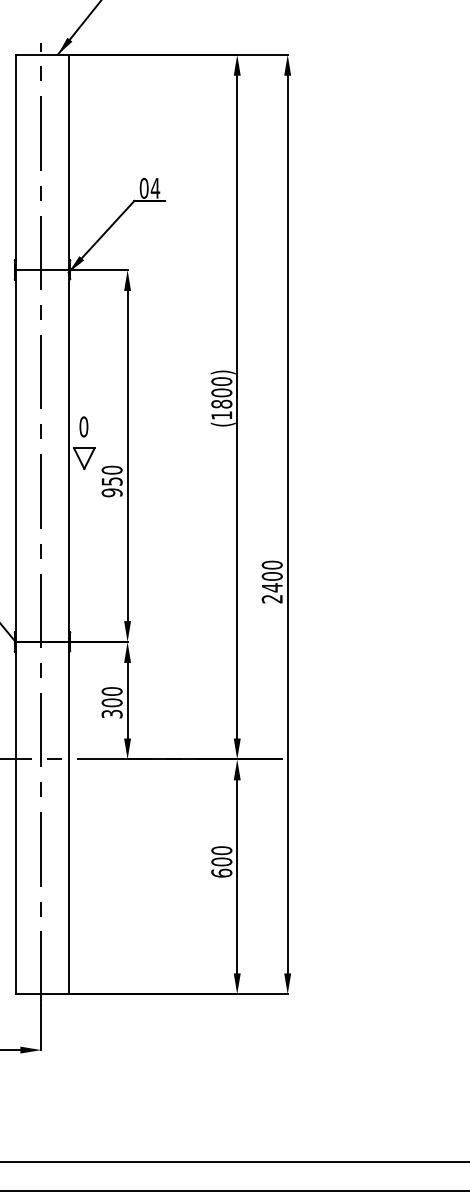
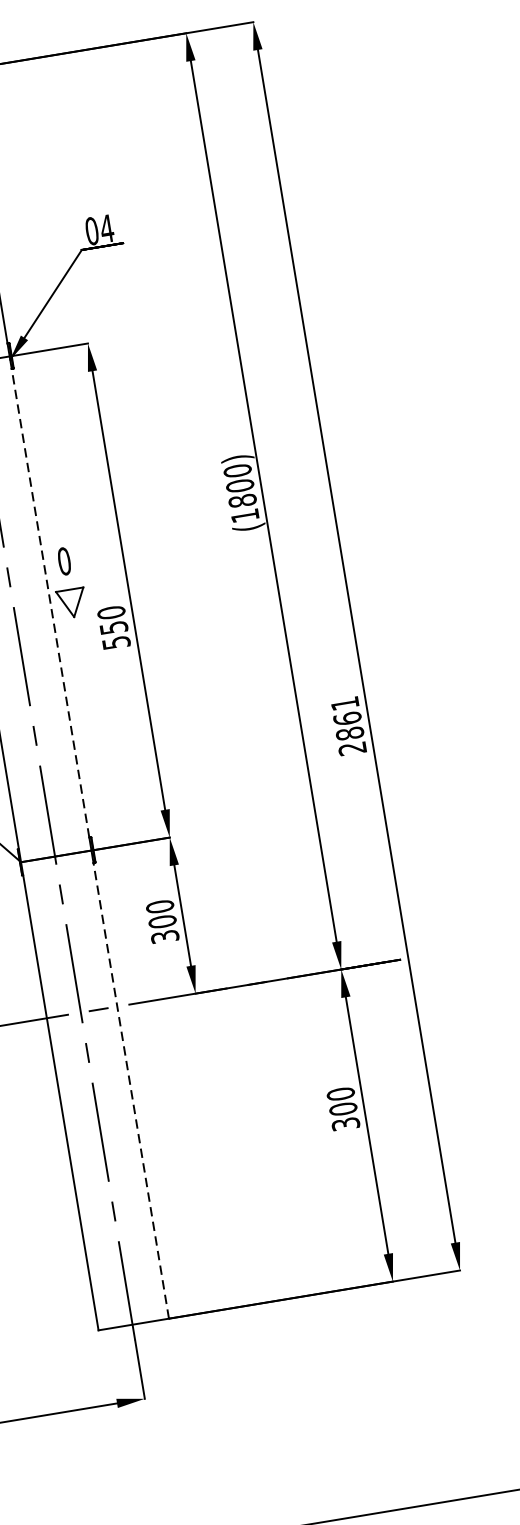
line: (68, 455) -> (50, 602), solid -> dashed
text: (111, 492) -> (115, 642), 950 -> 550
text: (271, 576) -> (346, 718), 2400 -> 2861
line: (68, 822) -> (130, 1090), solid -> dashed
text: (221, 872) -> (345, 1123), 600 -> 300

